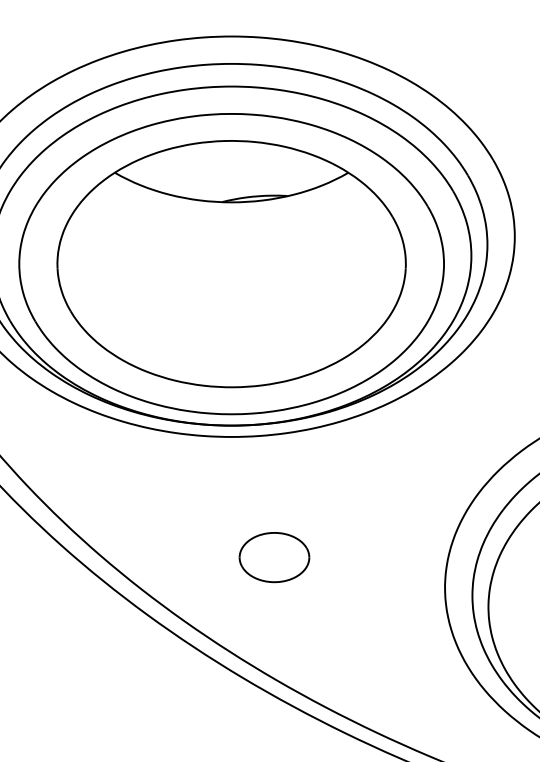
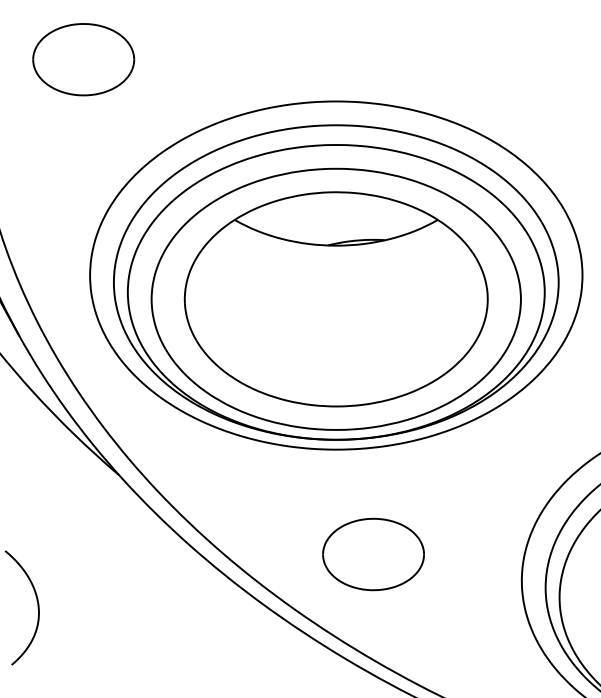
part: (274, 557) -> (373, 554), size x1.67

